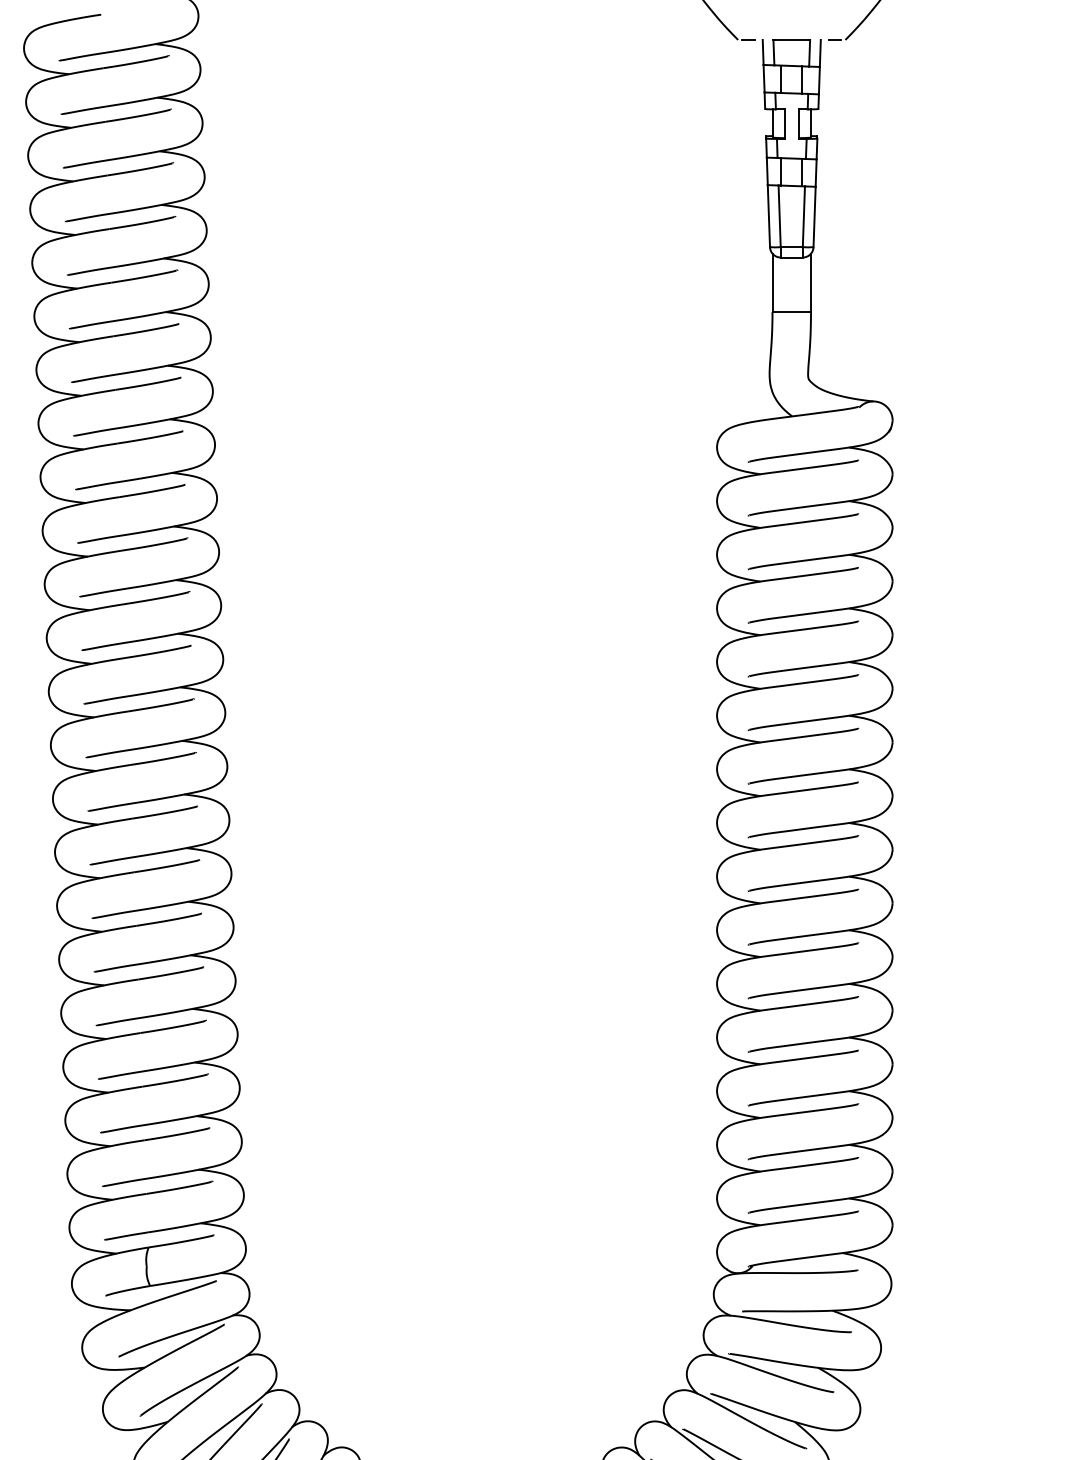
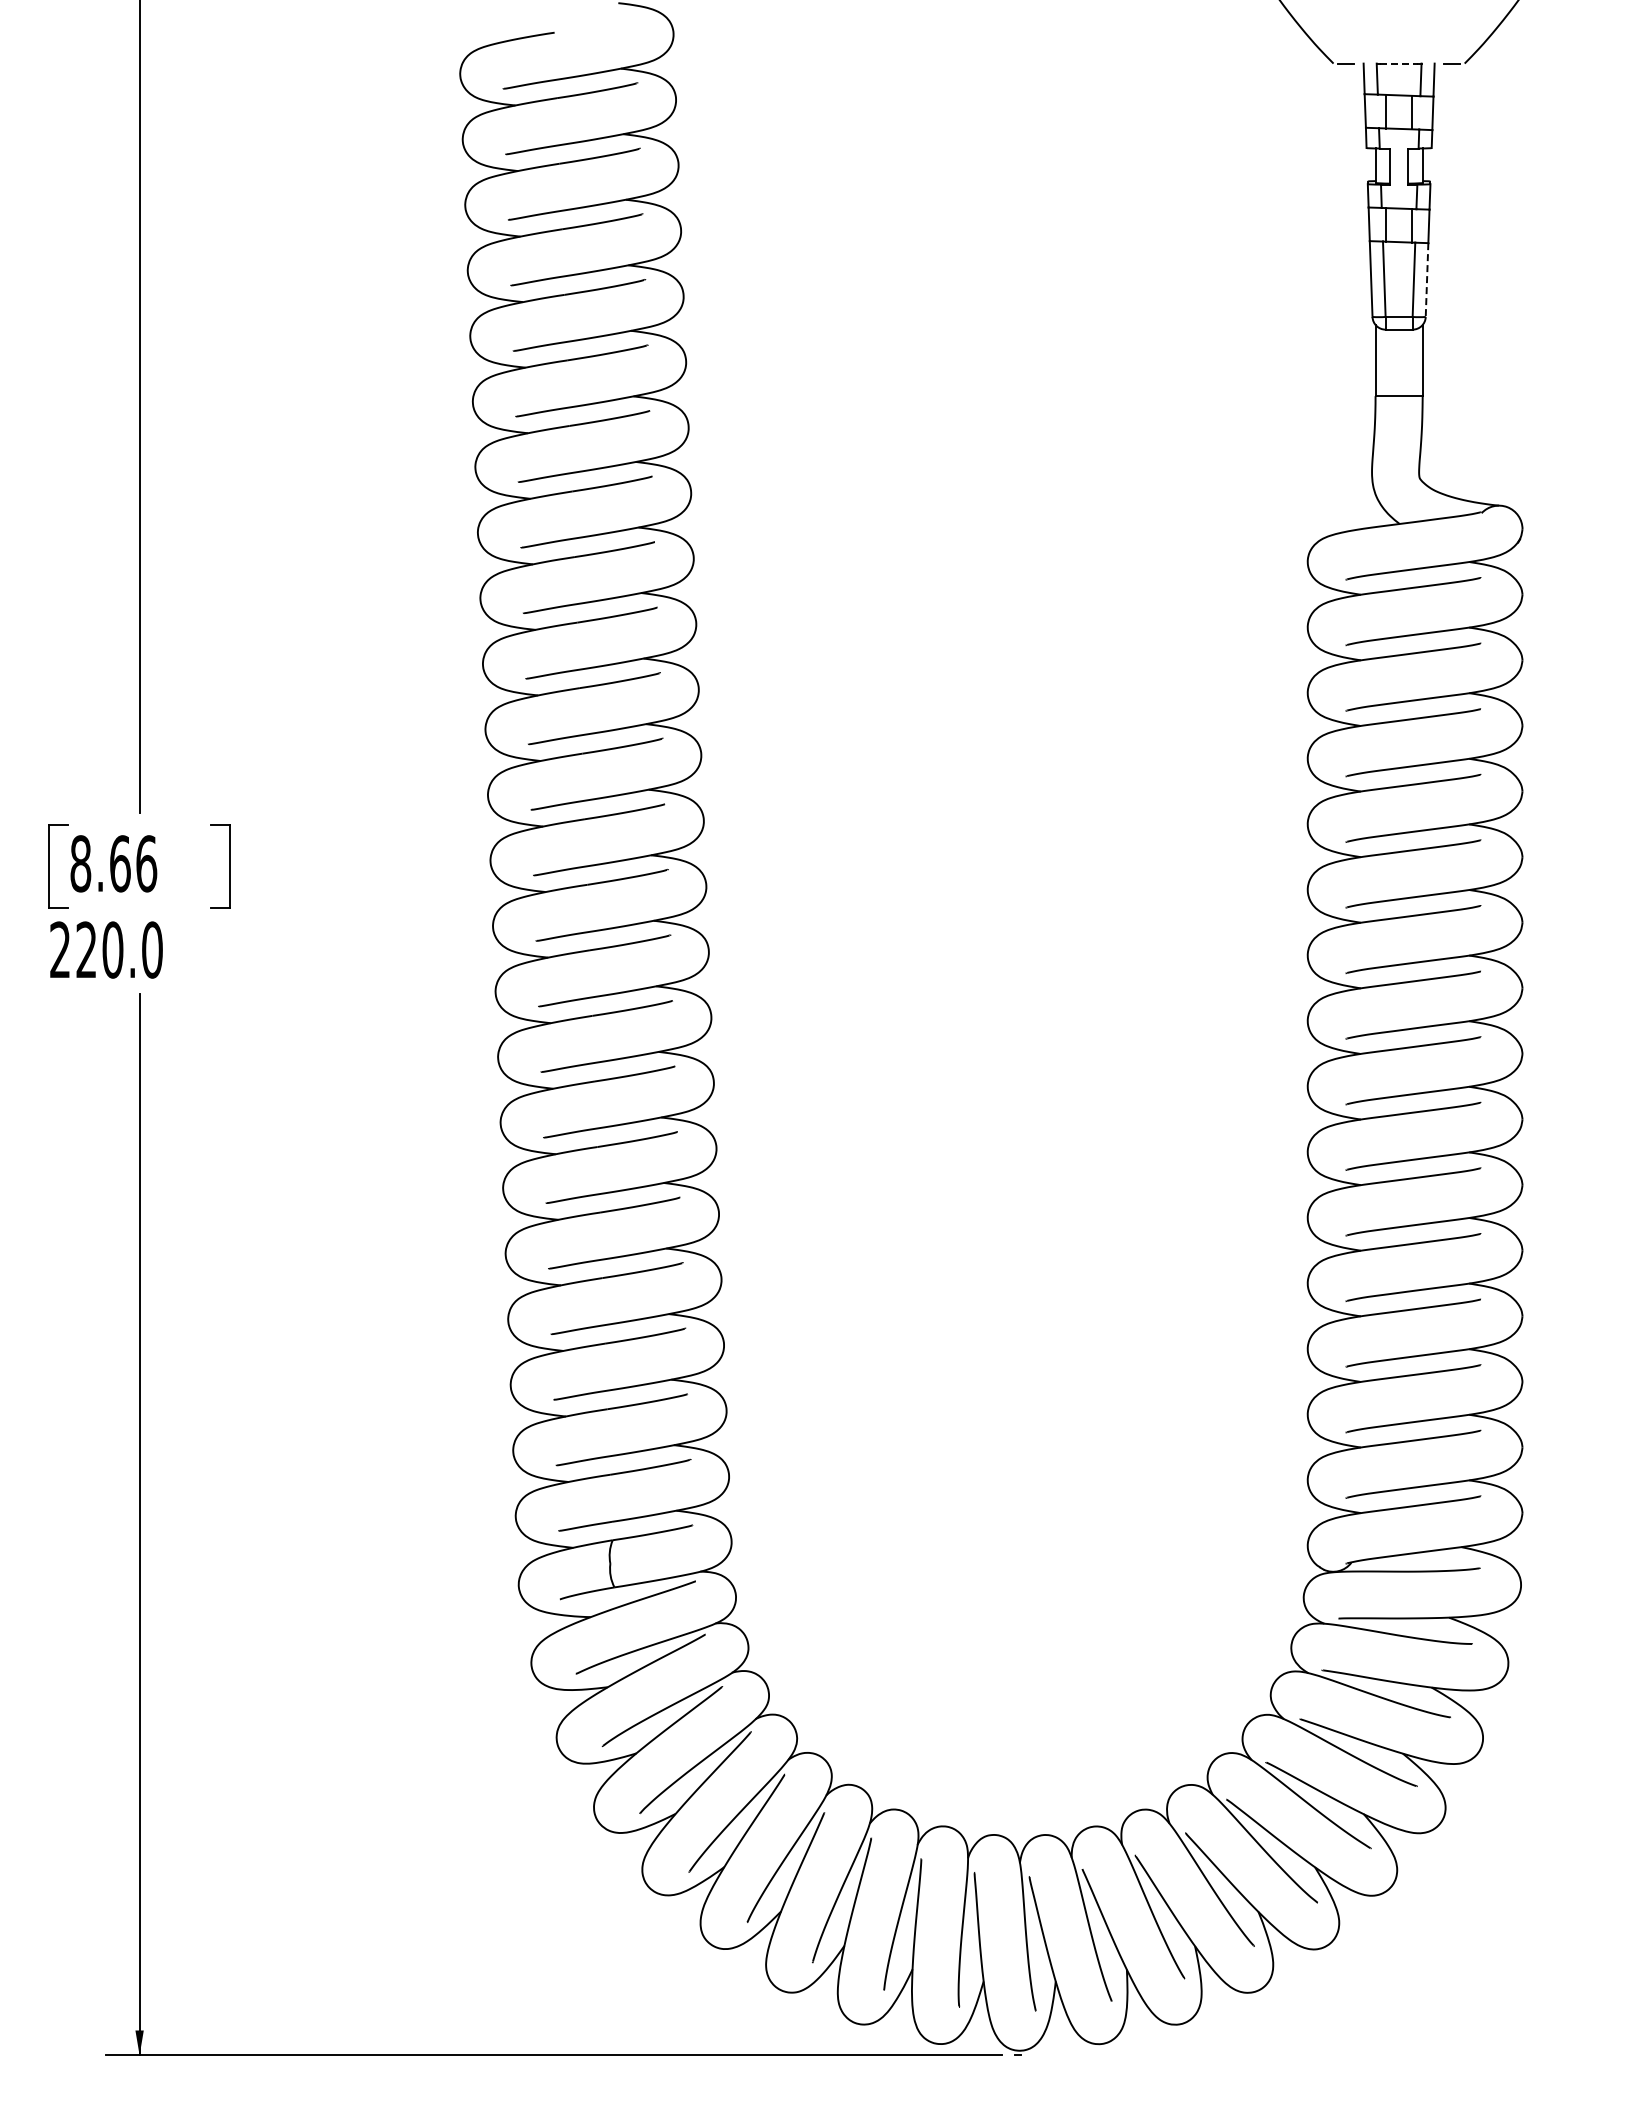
line: (792, 39) -> (1399, 63), solid -> dashed
line: (814, 217) -> (1427, 280), solid -> dashed

